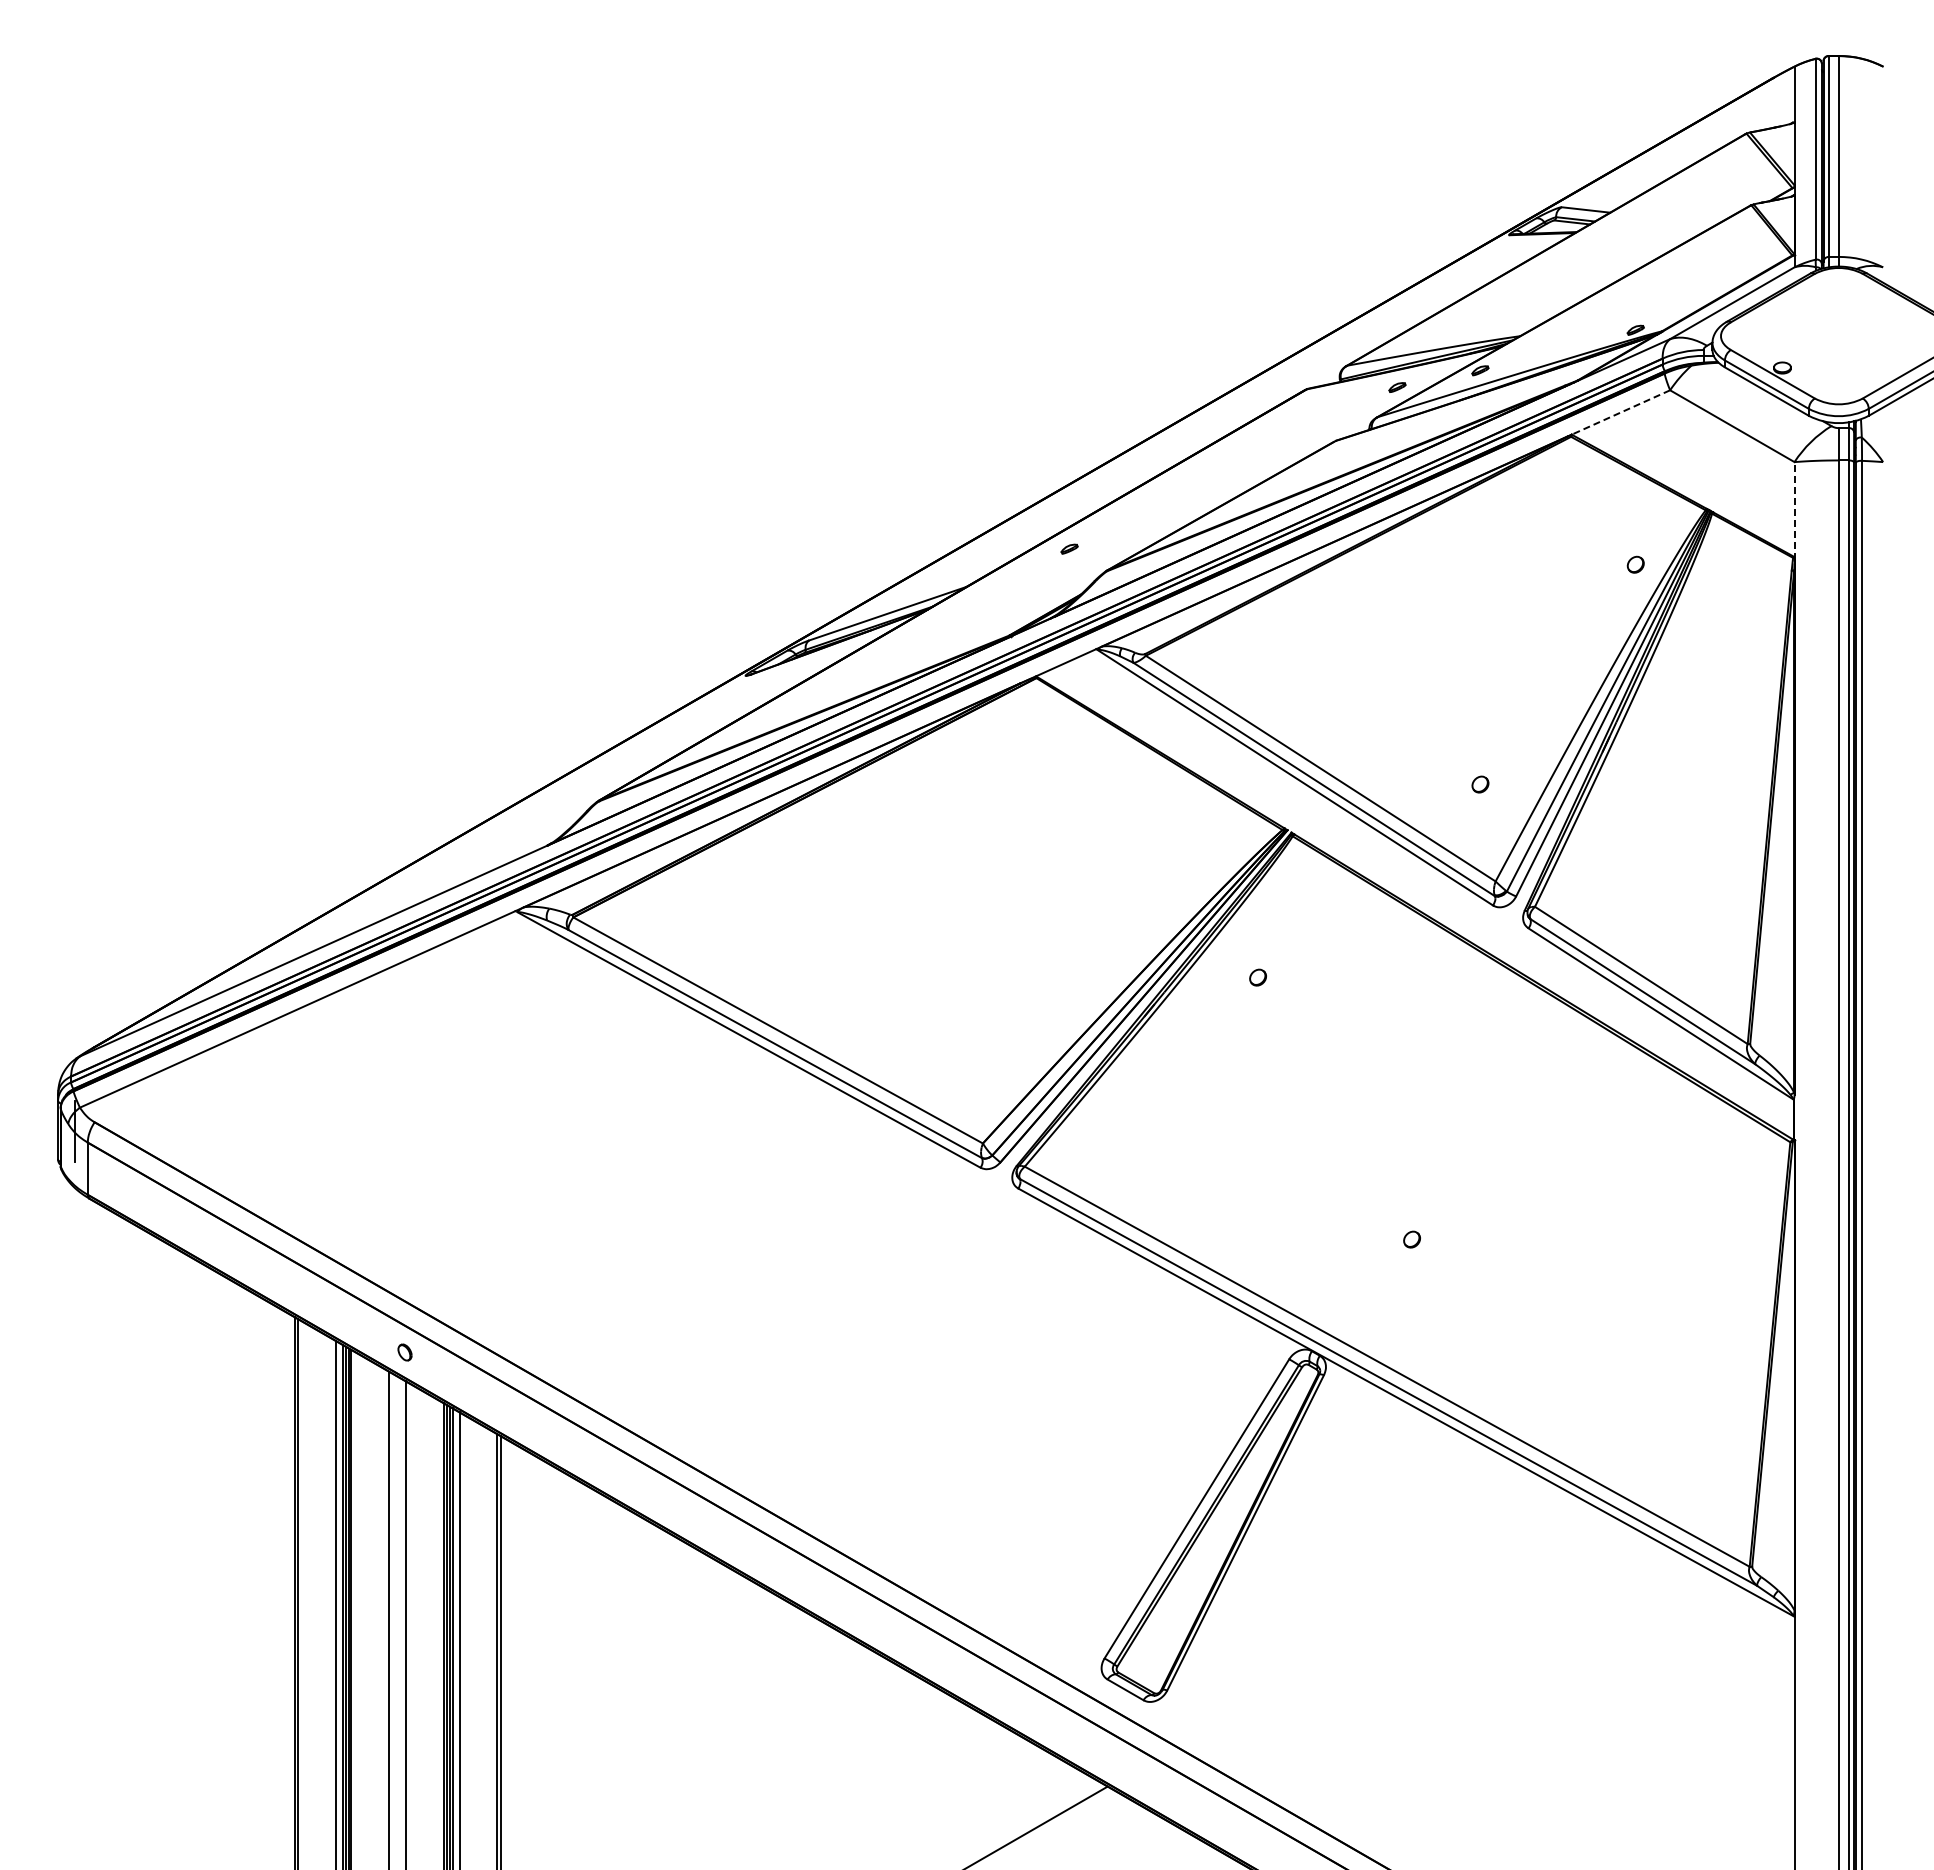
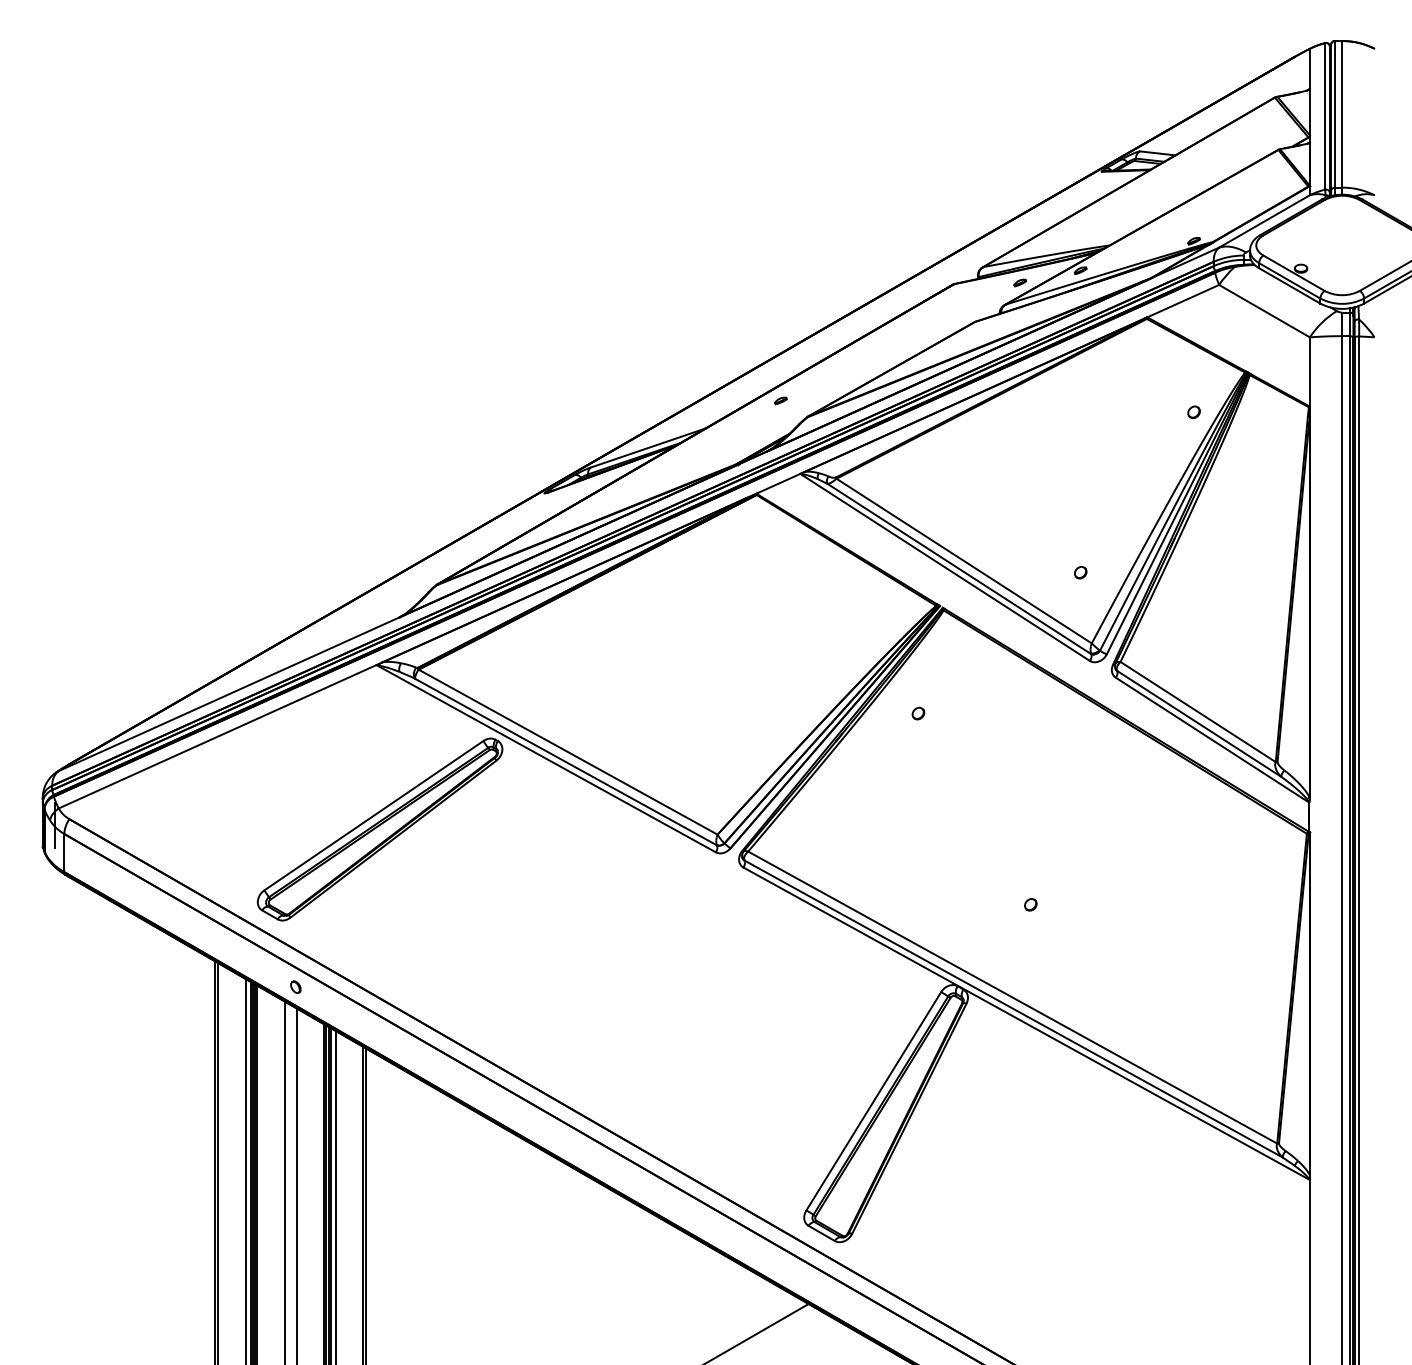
line: (1620, 412) -> (1182, 301), dashed -> solid
line: (1794, 510) -> (1309, 372), dashed -> solid
part: (520, 1136) -> (380, 829), added

